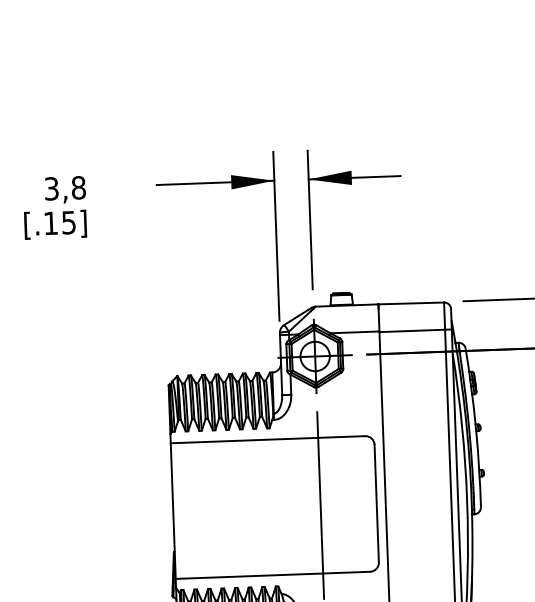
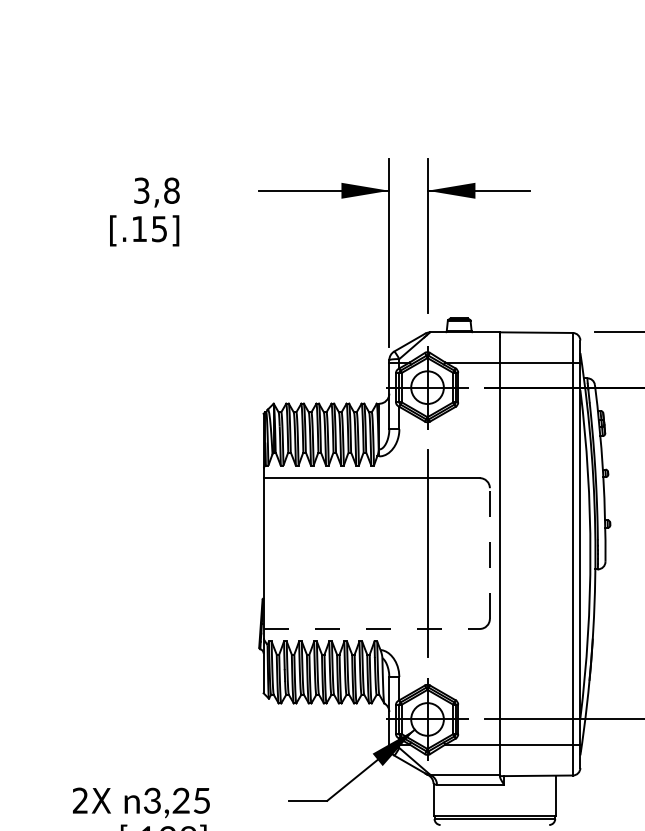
line: (376, 503) -> (489, 553), solid -> dashed
line: (273, 574) -> (372, 628), solid -> dashed

